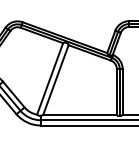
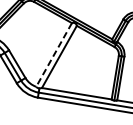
line: (49, 79) -> (53, 55), solid -> dashed

